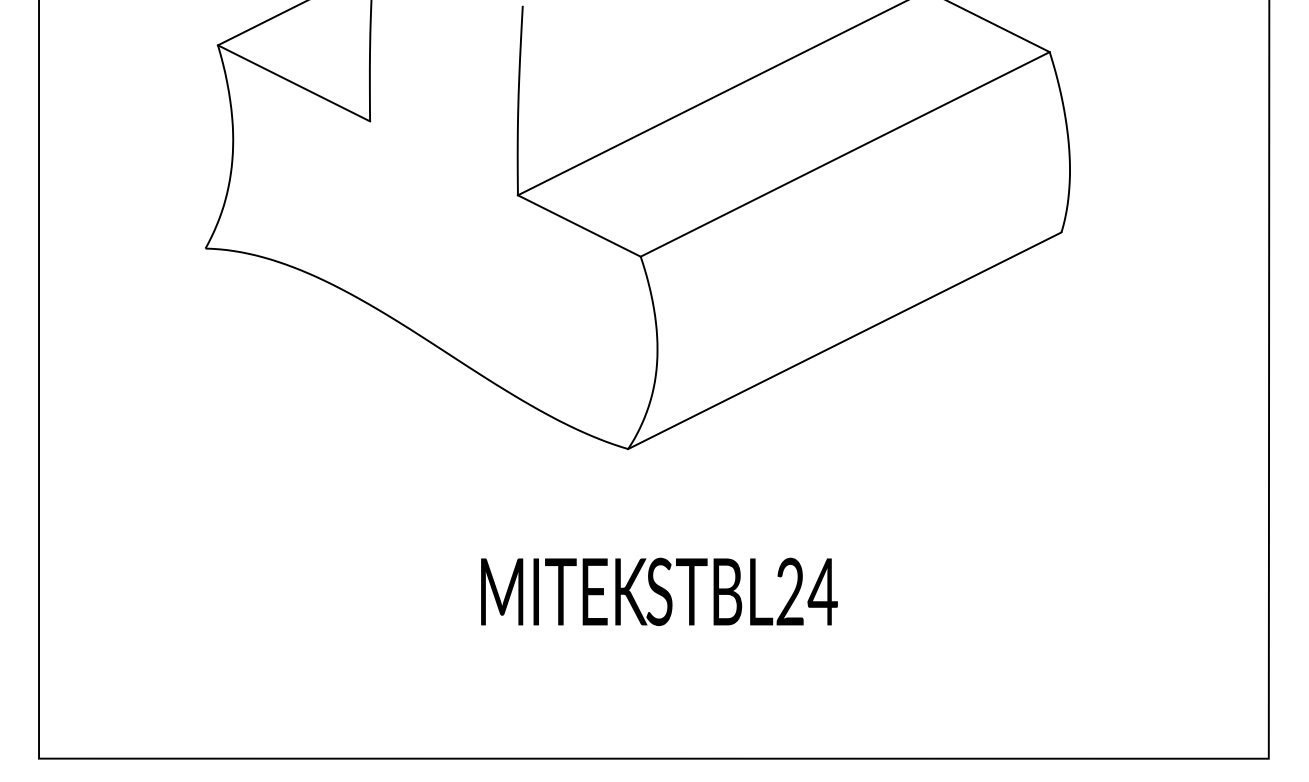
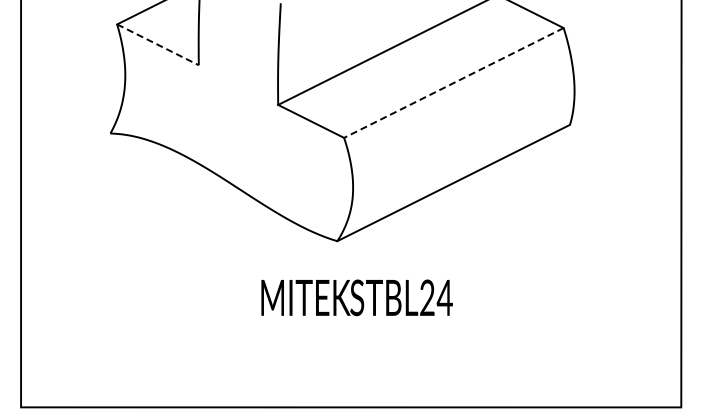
line: (293, 82) -> (157, 44), solid -> dashed
line: (844, 153) -> (453, 82), solid -> dashed
text: (658, 591) -> (356, 297), moved

